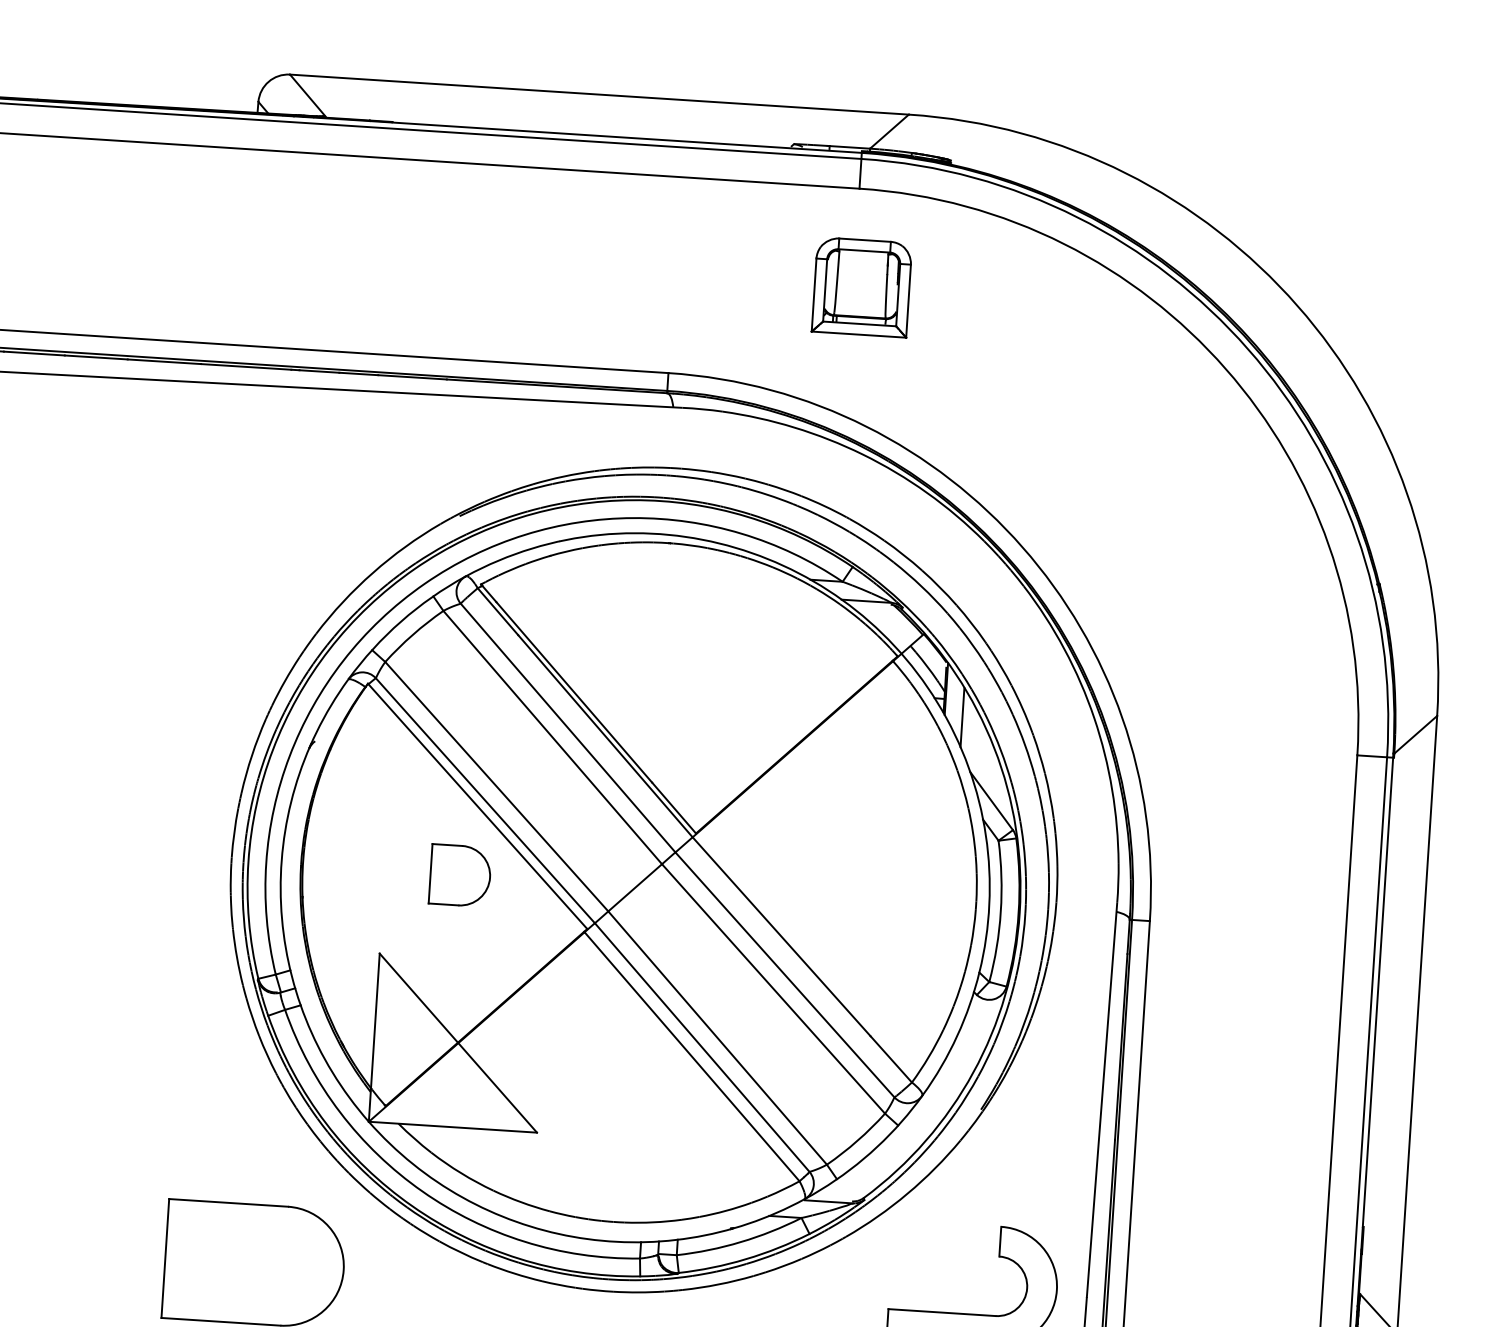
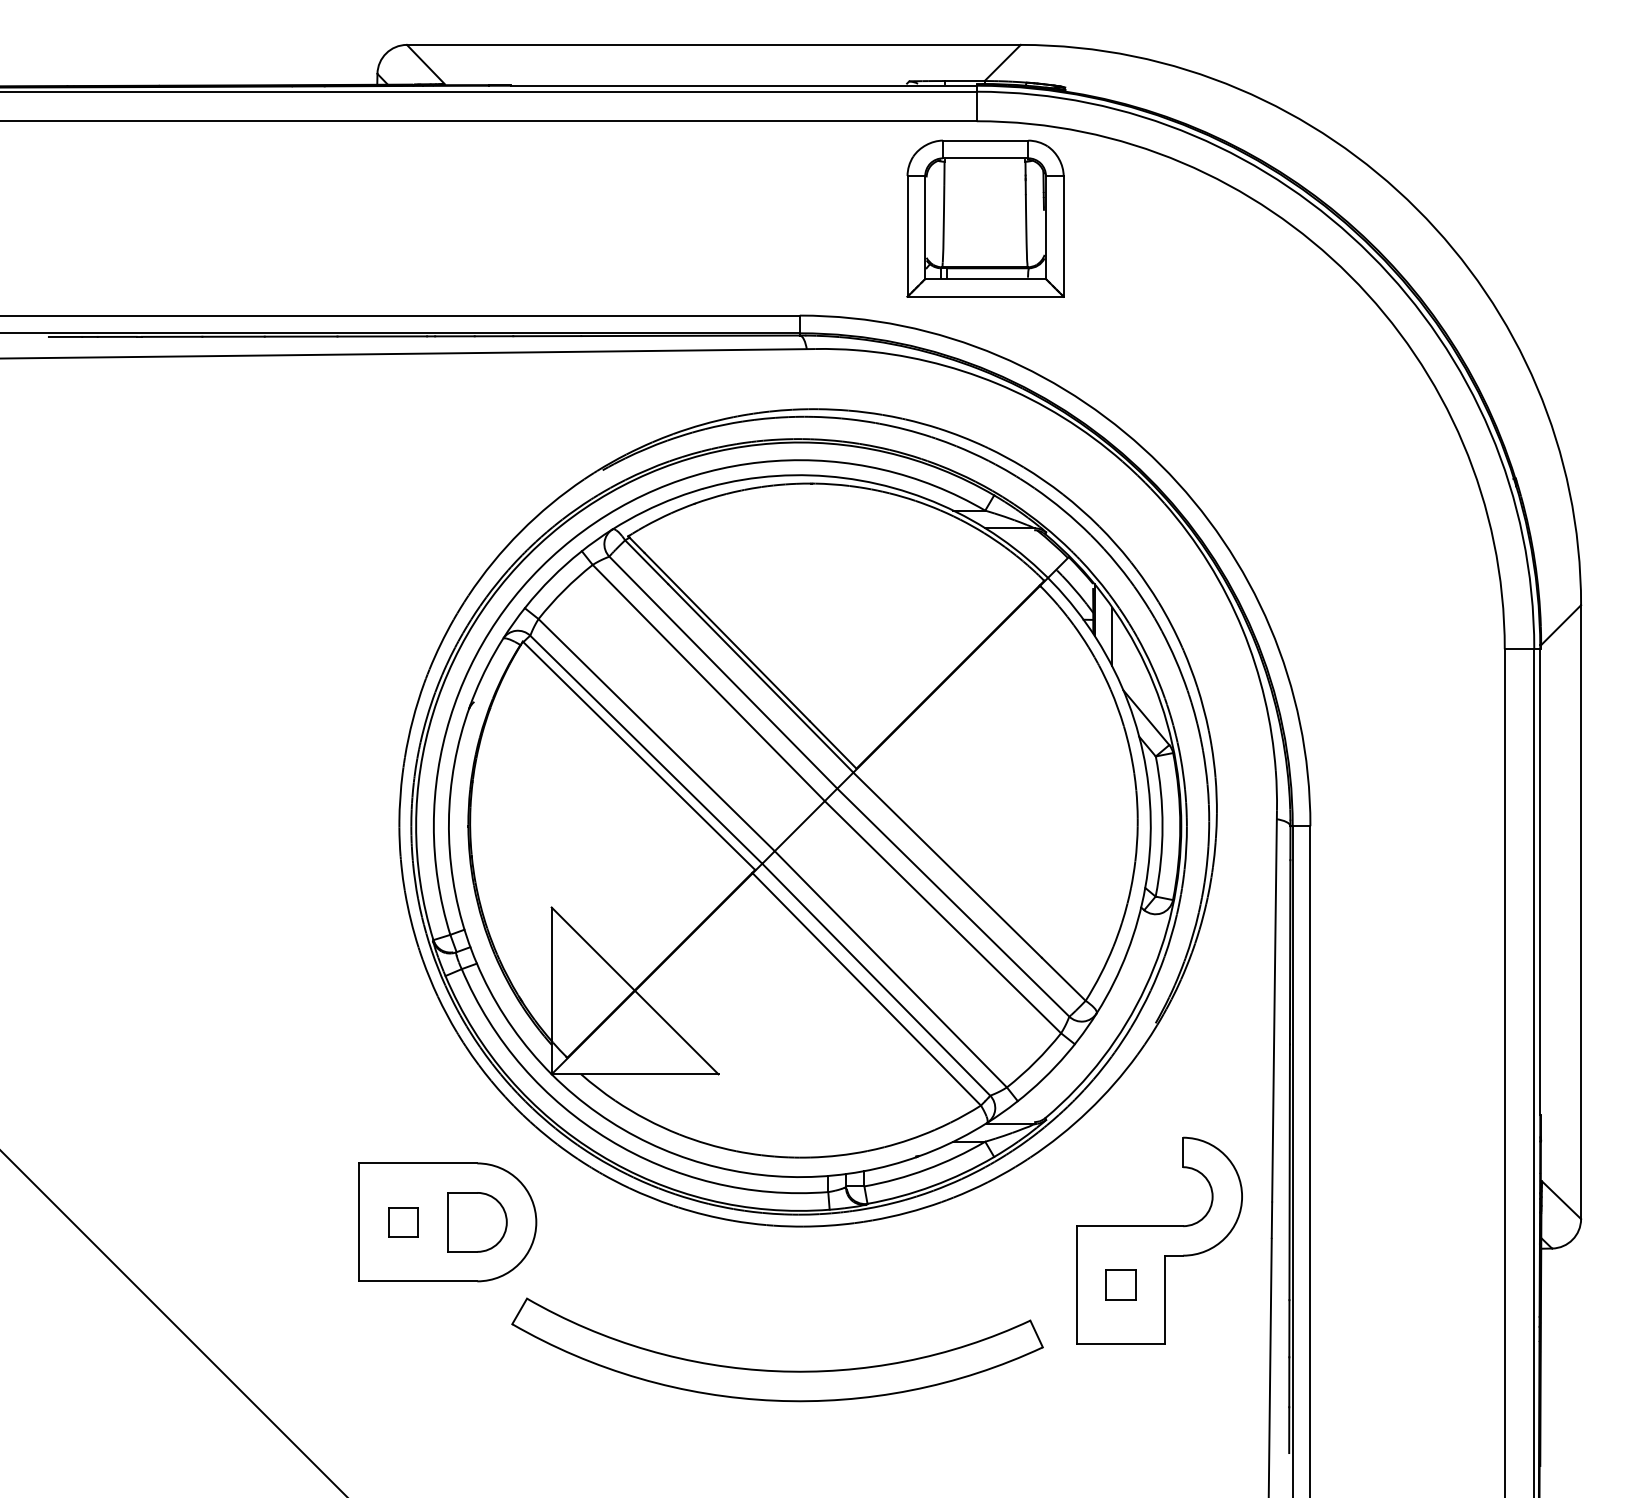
part: (861, 287) -> (985, 218), size x1.67
part: (460, 875) -> (477, 1222), moved
part: (209, 1261) -> (403, 1222), added

